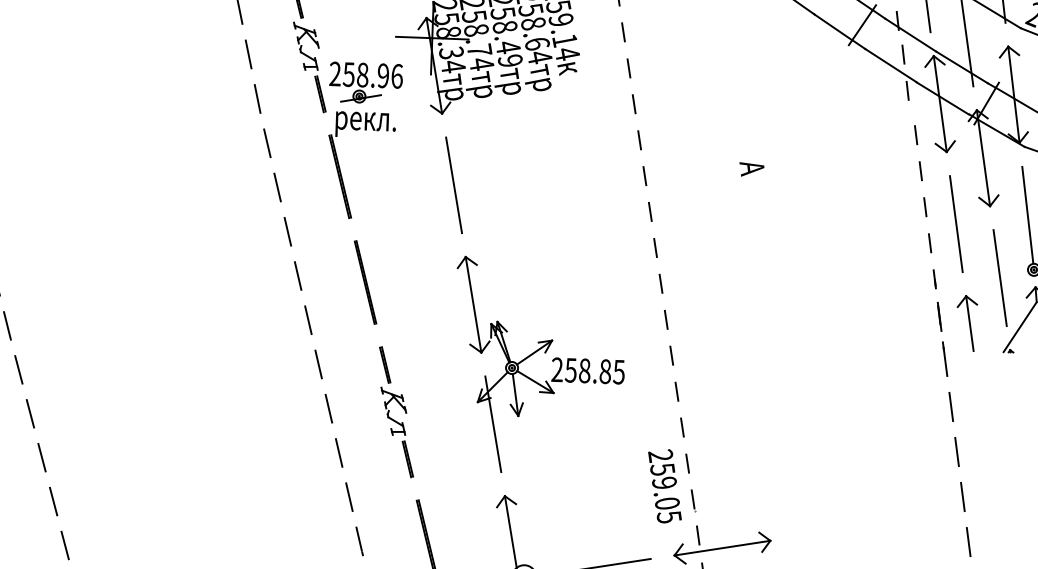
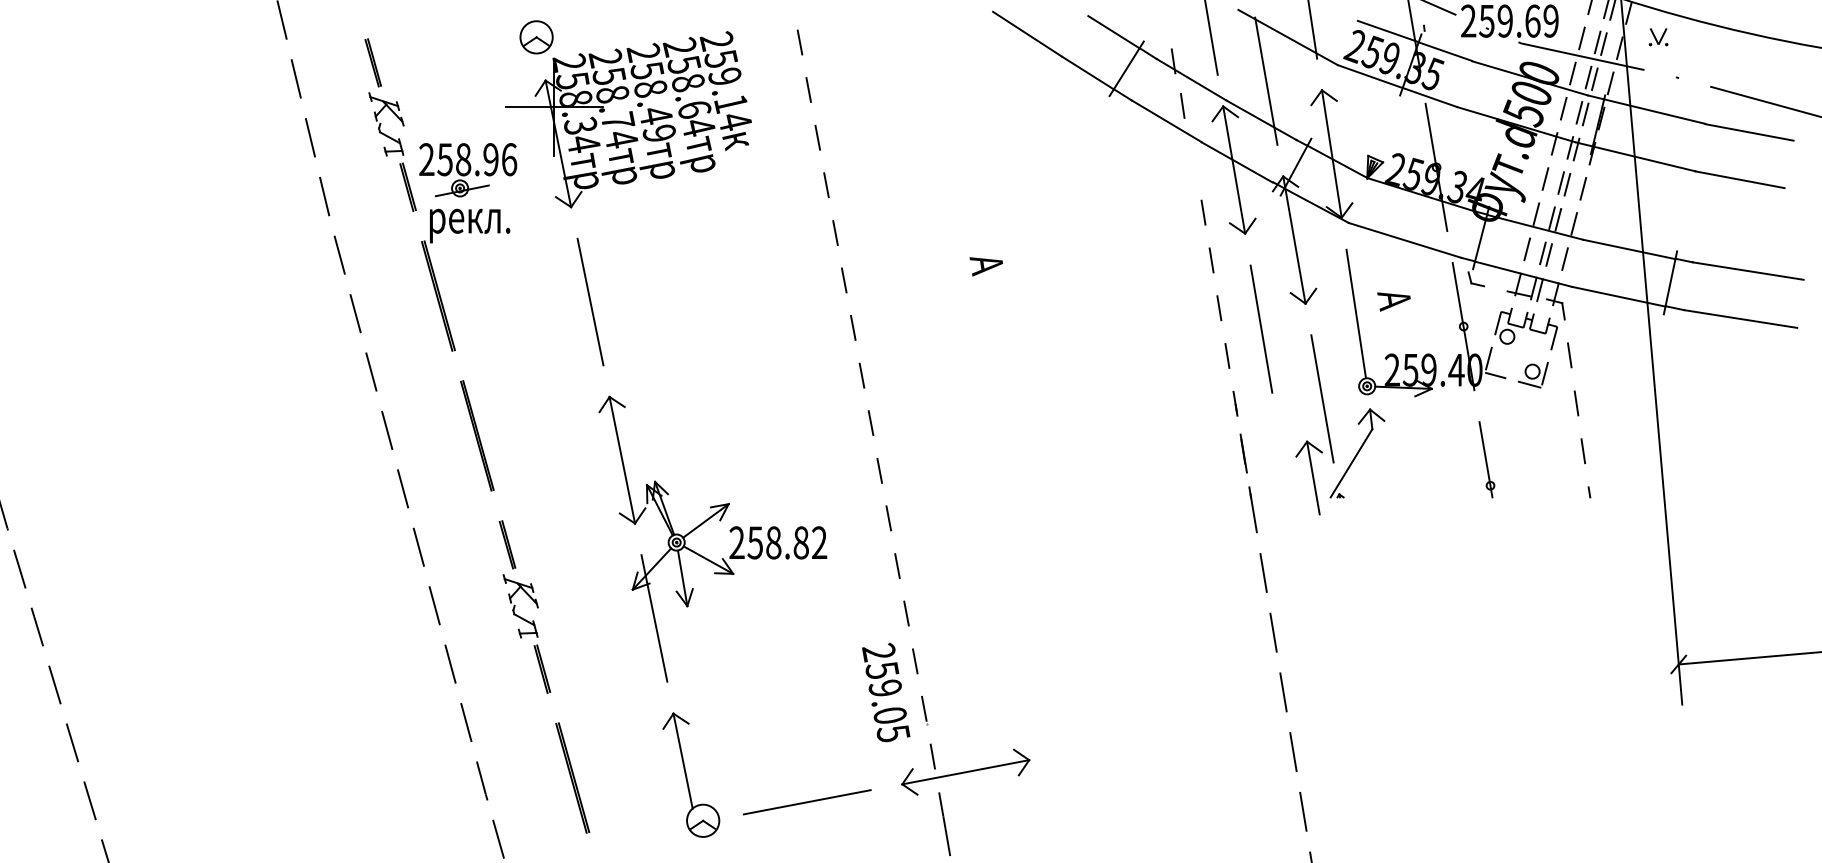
line: (907, 91) -> (1189, 154), removed
part: (966, 323) -> (1308, 477), moved
text: (619, 371) -> (819, 542), 258.85 -> 258.82

